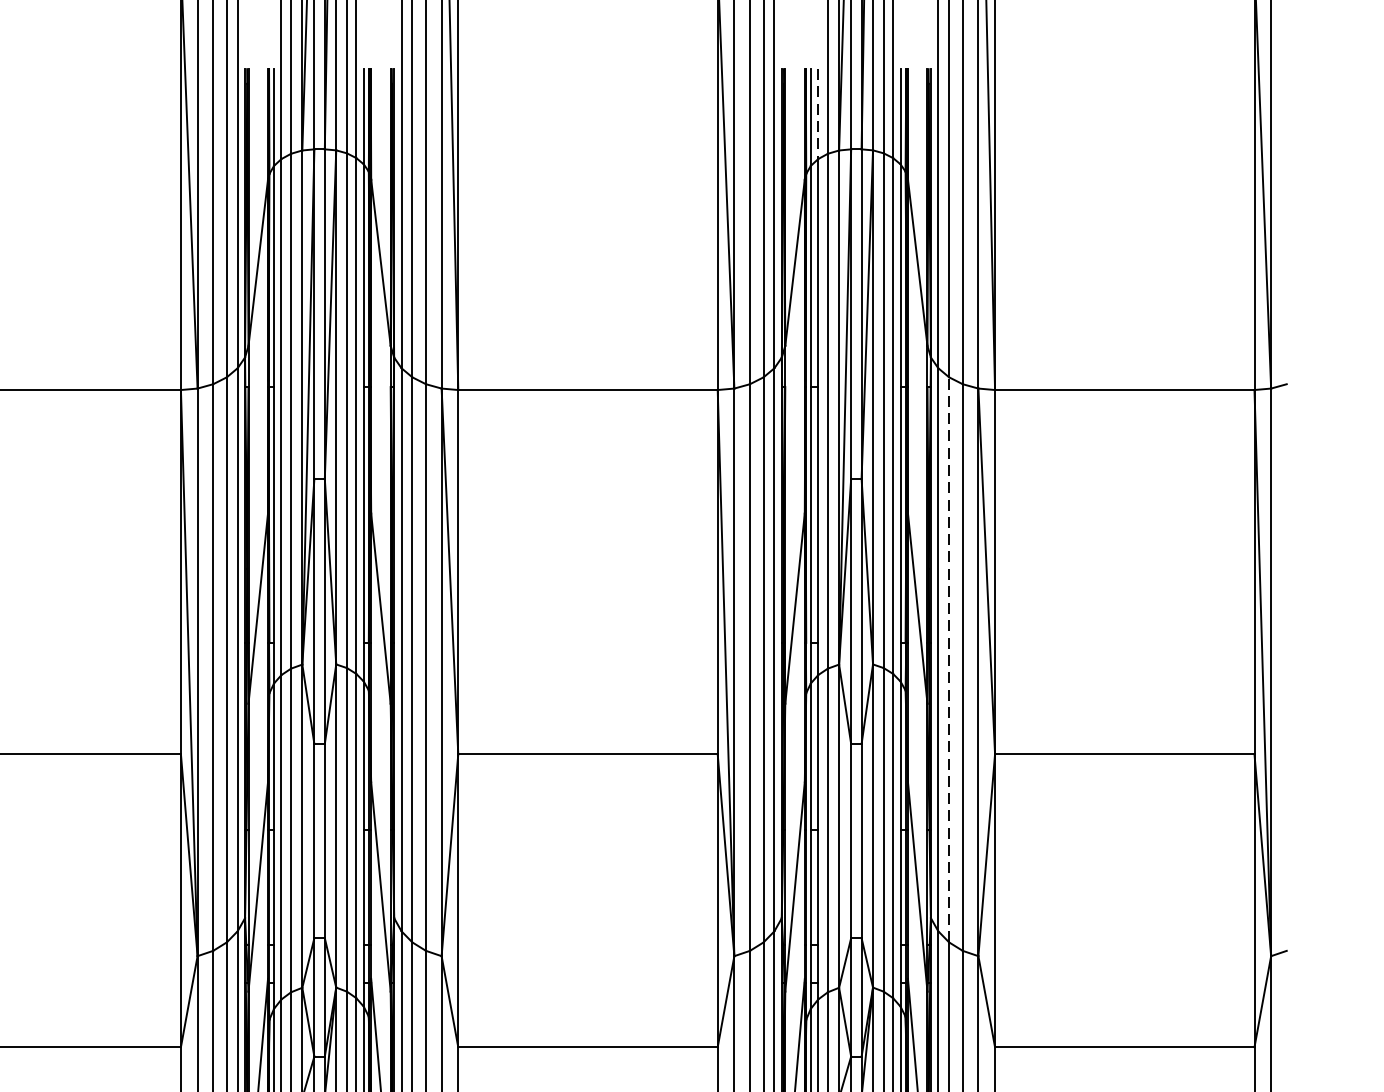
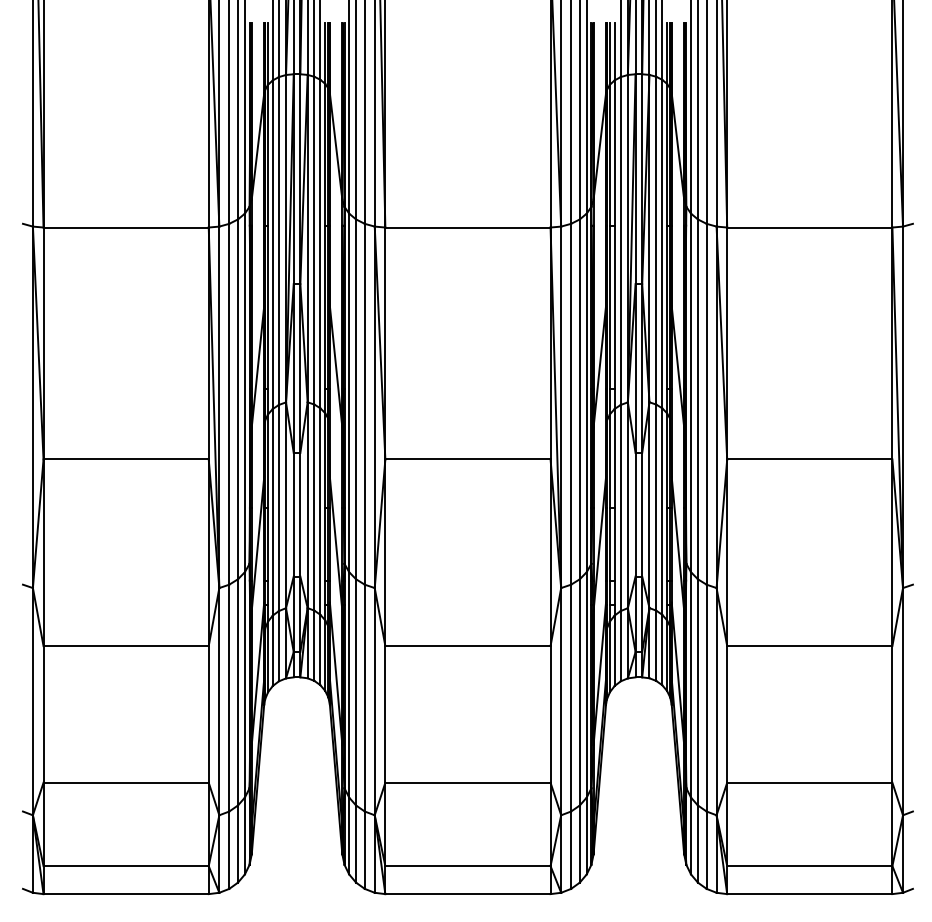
line: (818, 113) -> (614, 51), dashed -> solid
line: (948, 660) -> (697, 399), dashed -> solid

